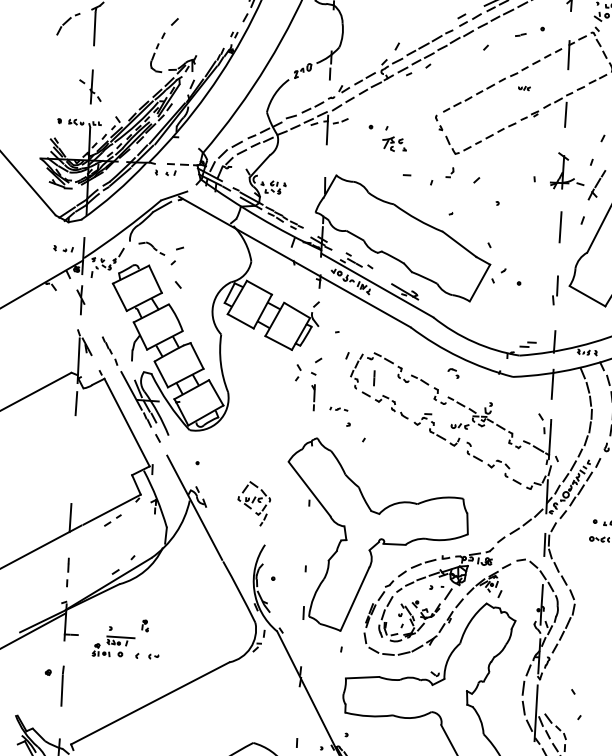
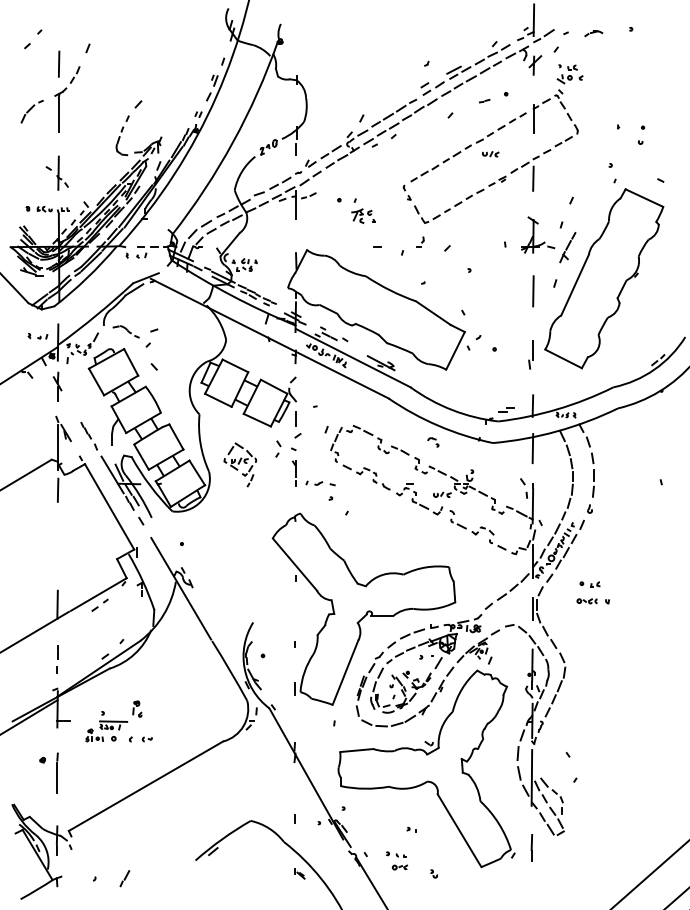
part: (524, 88) -> (490, 154), size x1.43
line: (374, 377) -> (295, 418), moved
part: (338, 409) -> (320, 483), size x1.67
part: (254, 503) -> (240, 464), moved
part: (145, 625) -> (137, 708), size x1.43

